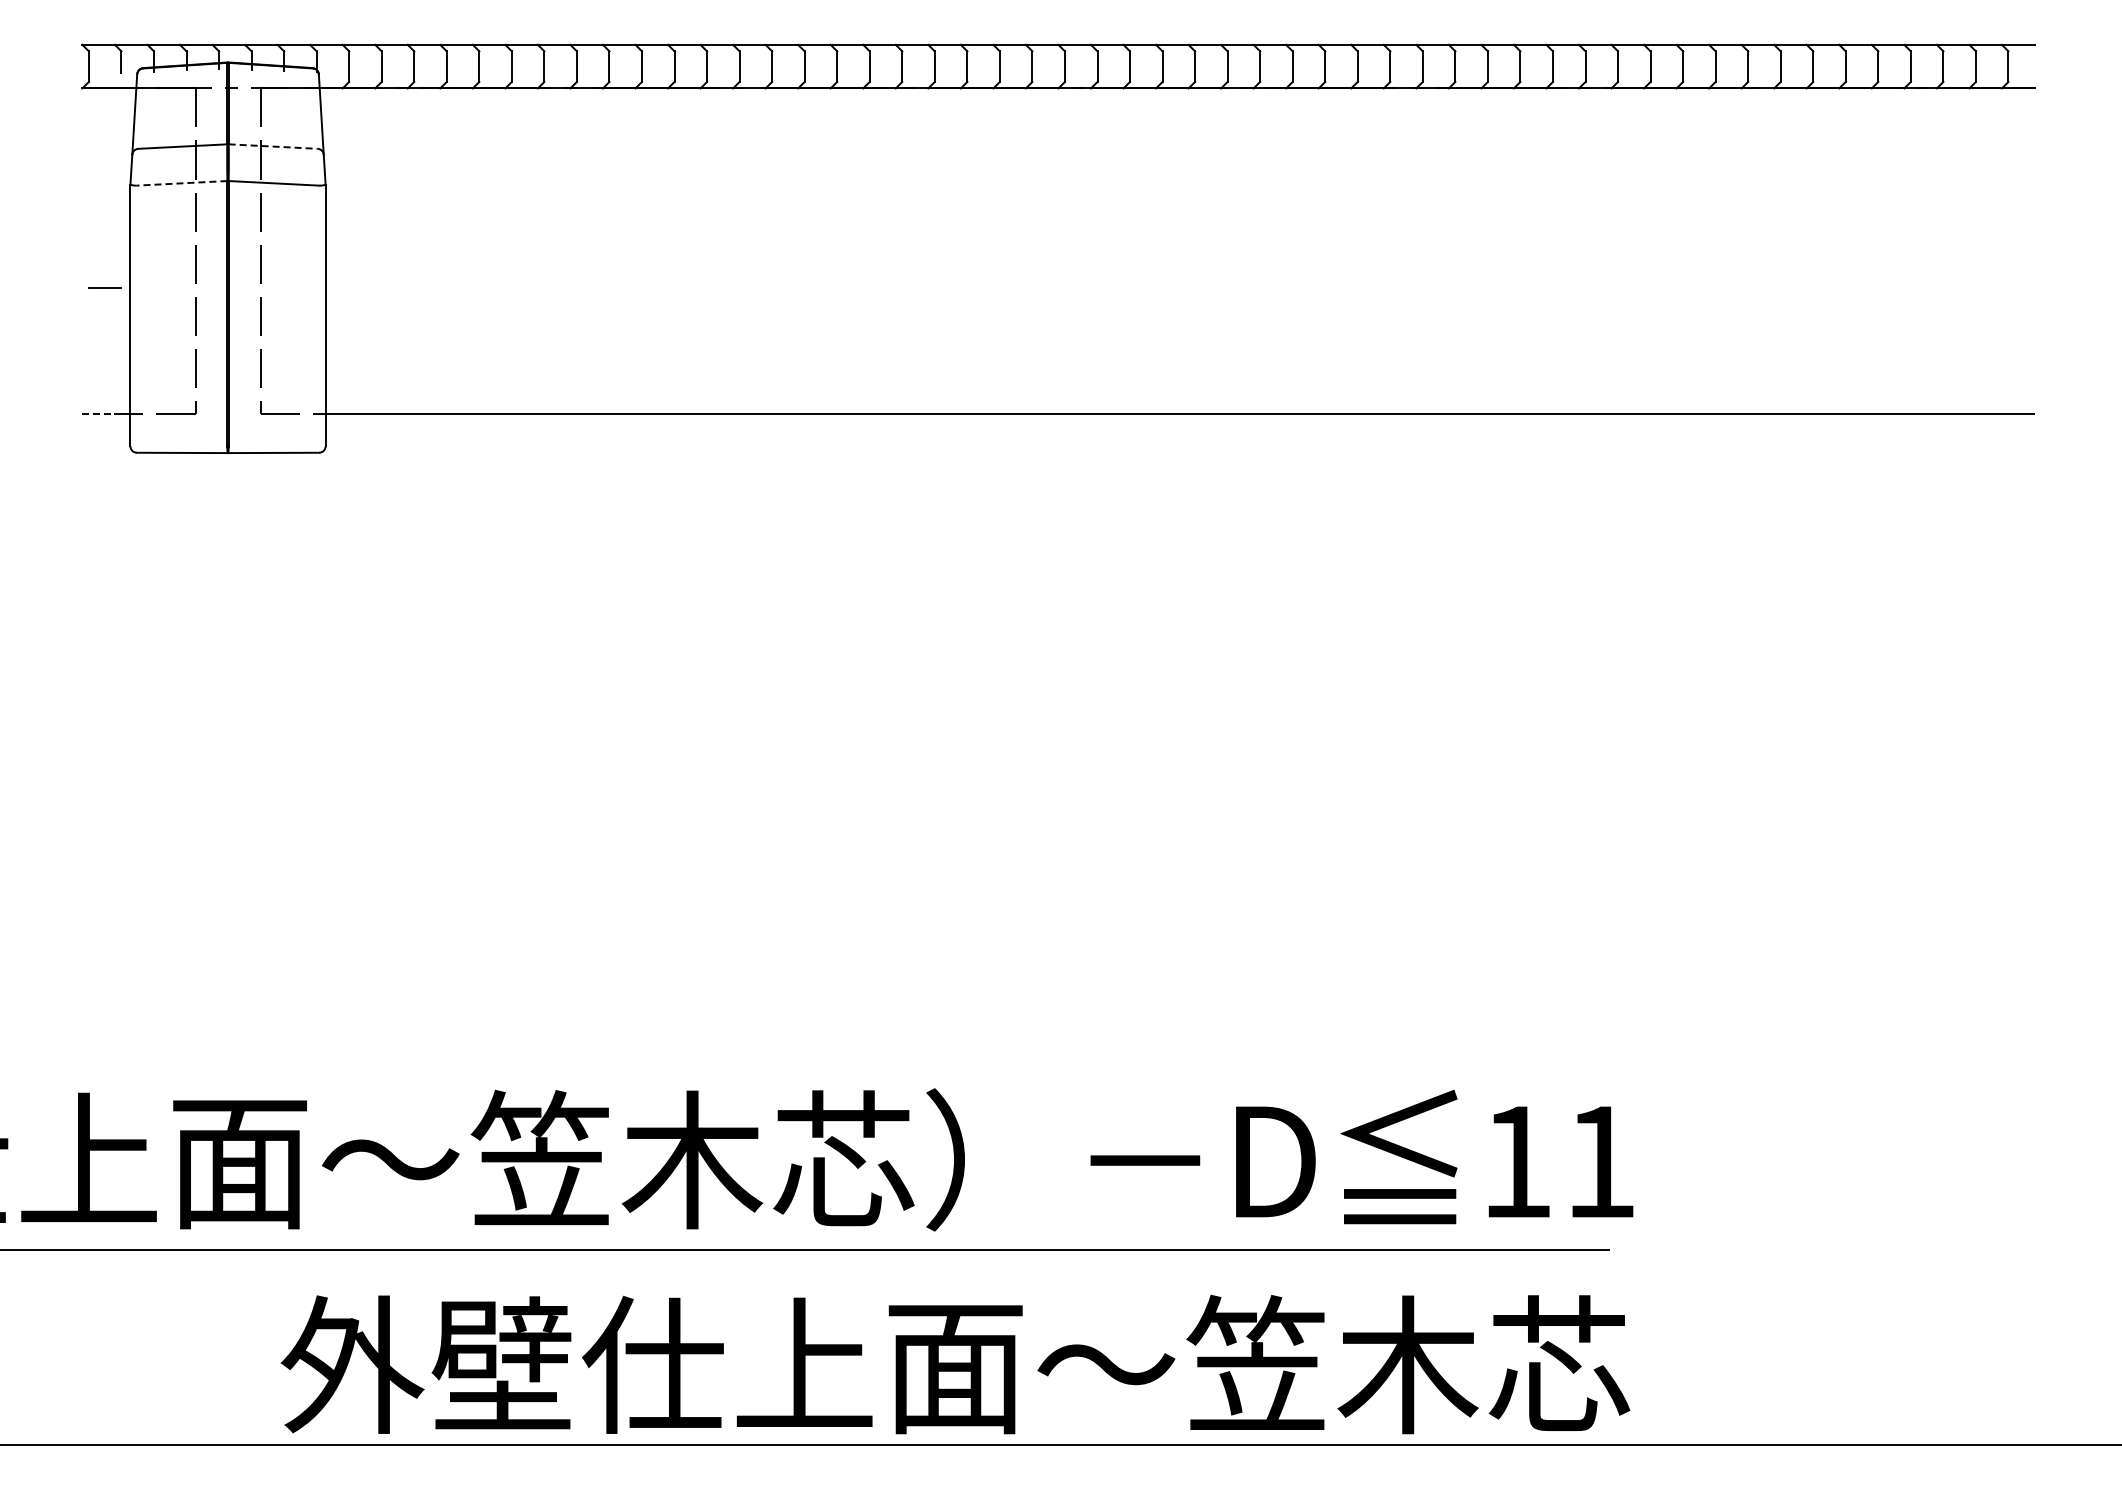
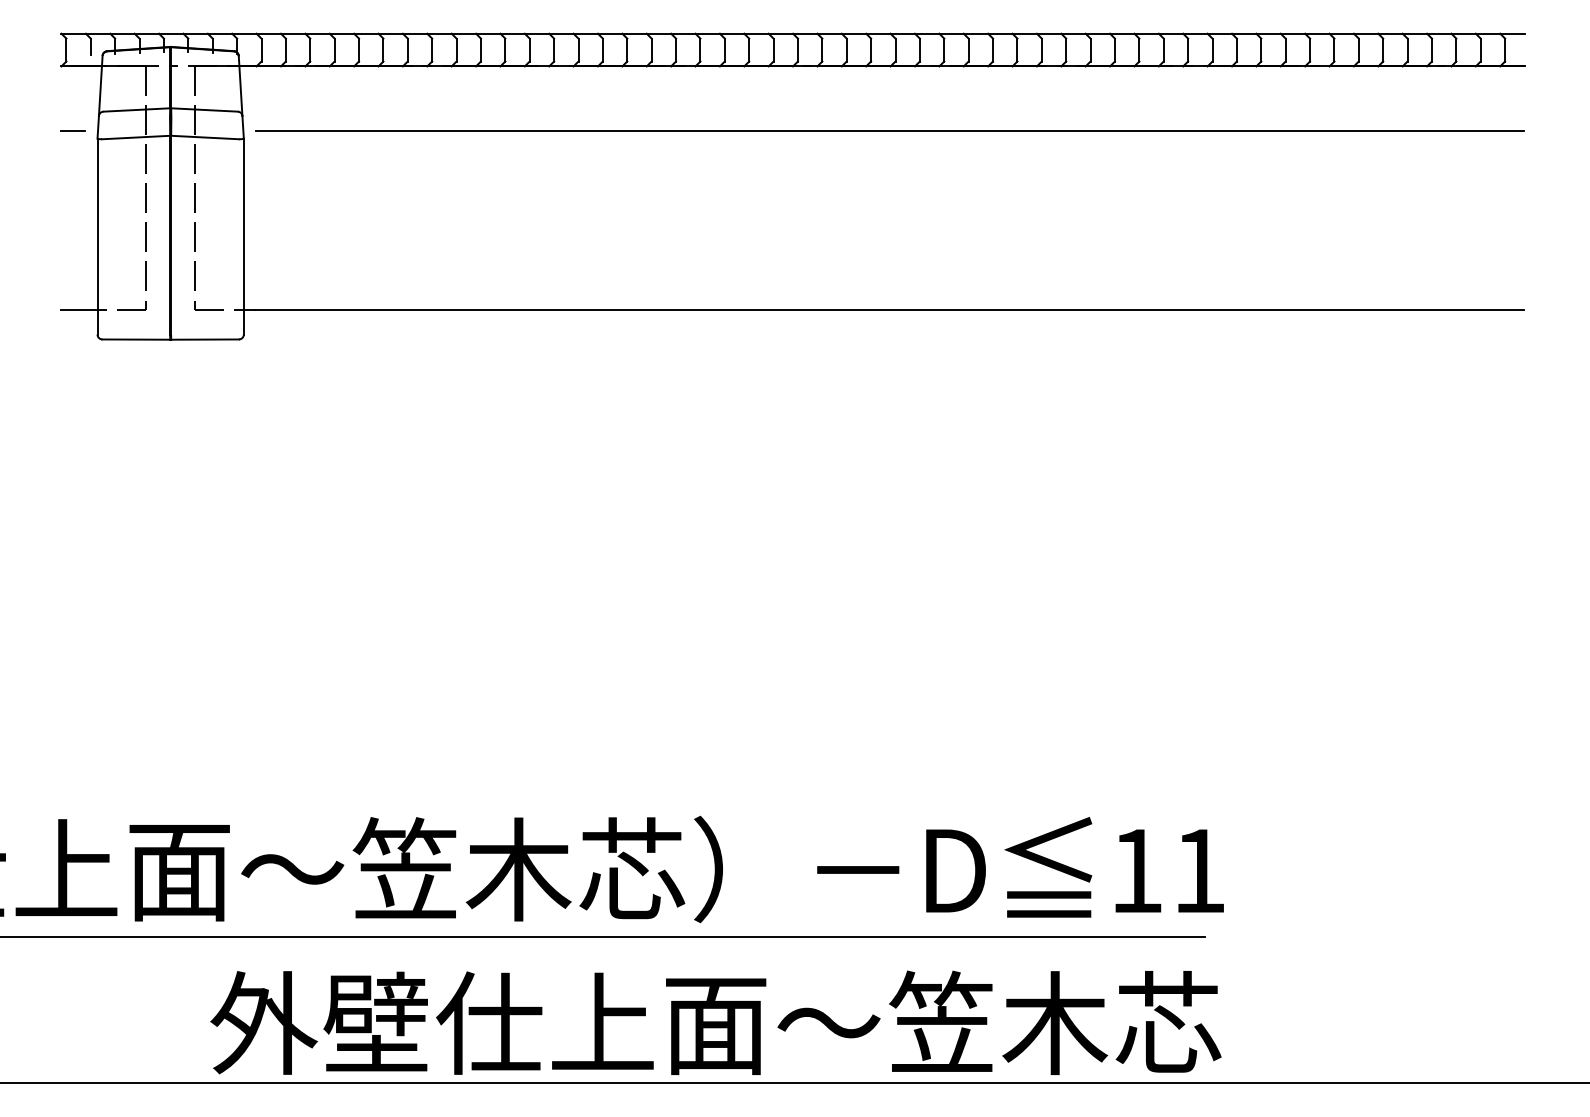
line: (273, 146) -> (204, 109), dashed -> solid
line: (1187, 175) -> (889, 131), added
line: (181, 183) -> (135, 137), dashed -> solid
line: (104, 287) -> (72, 130), moved
line: (98, 413) -> (73, 310), dashed -> solid

